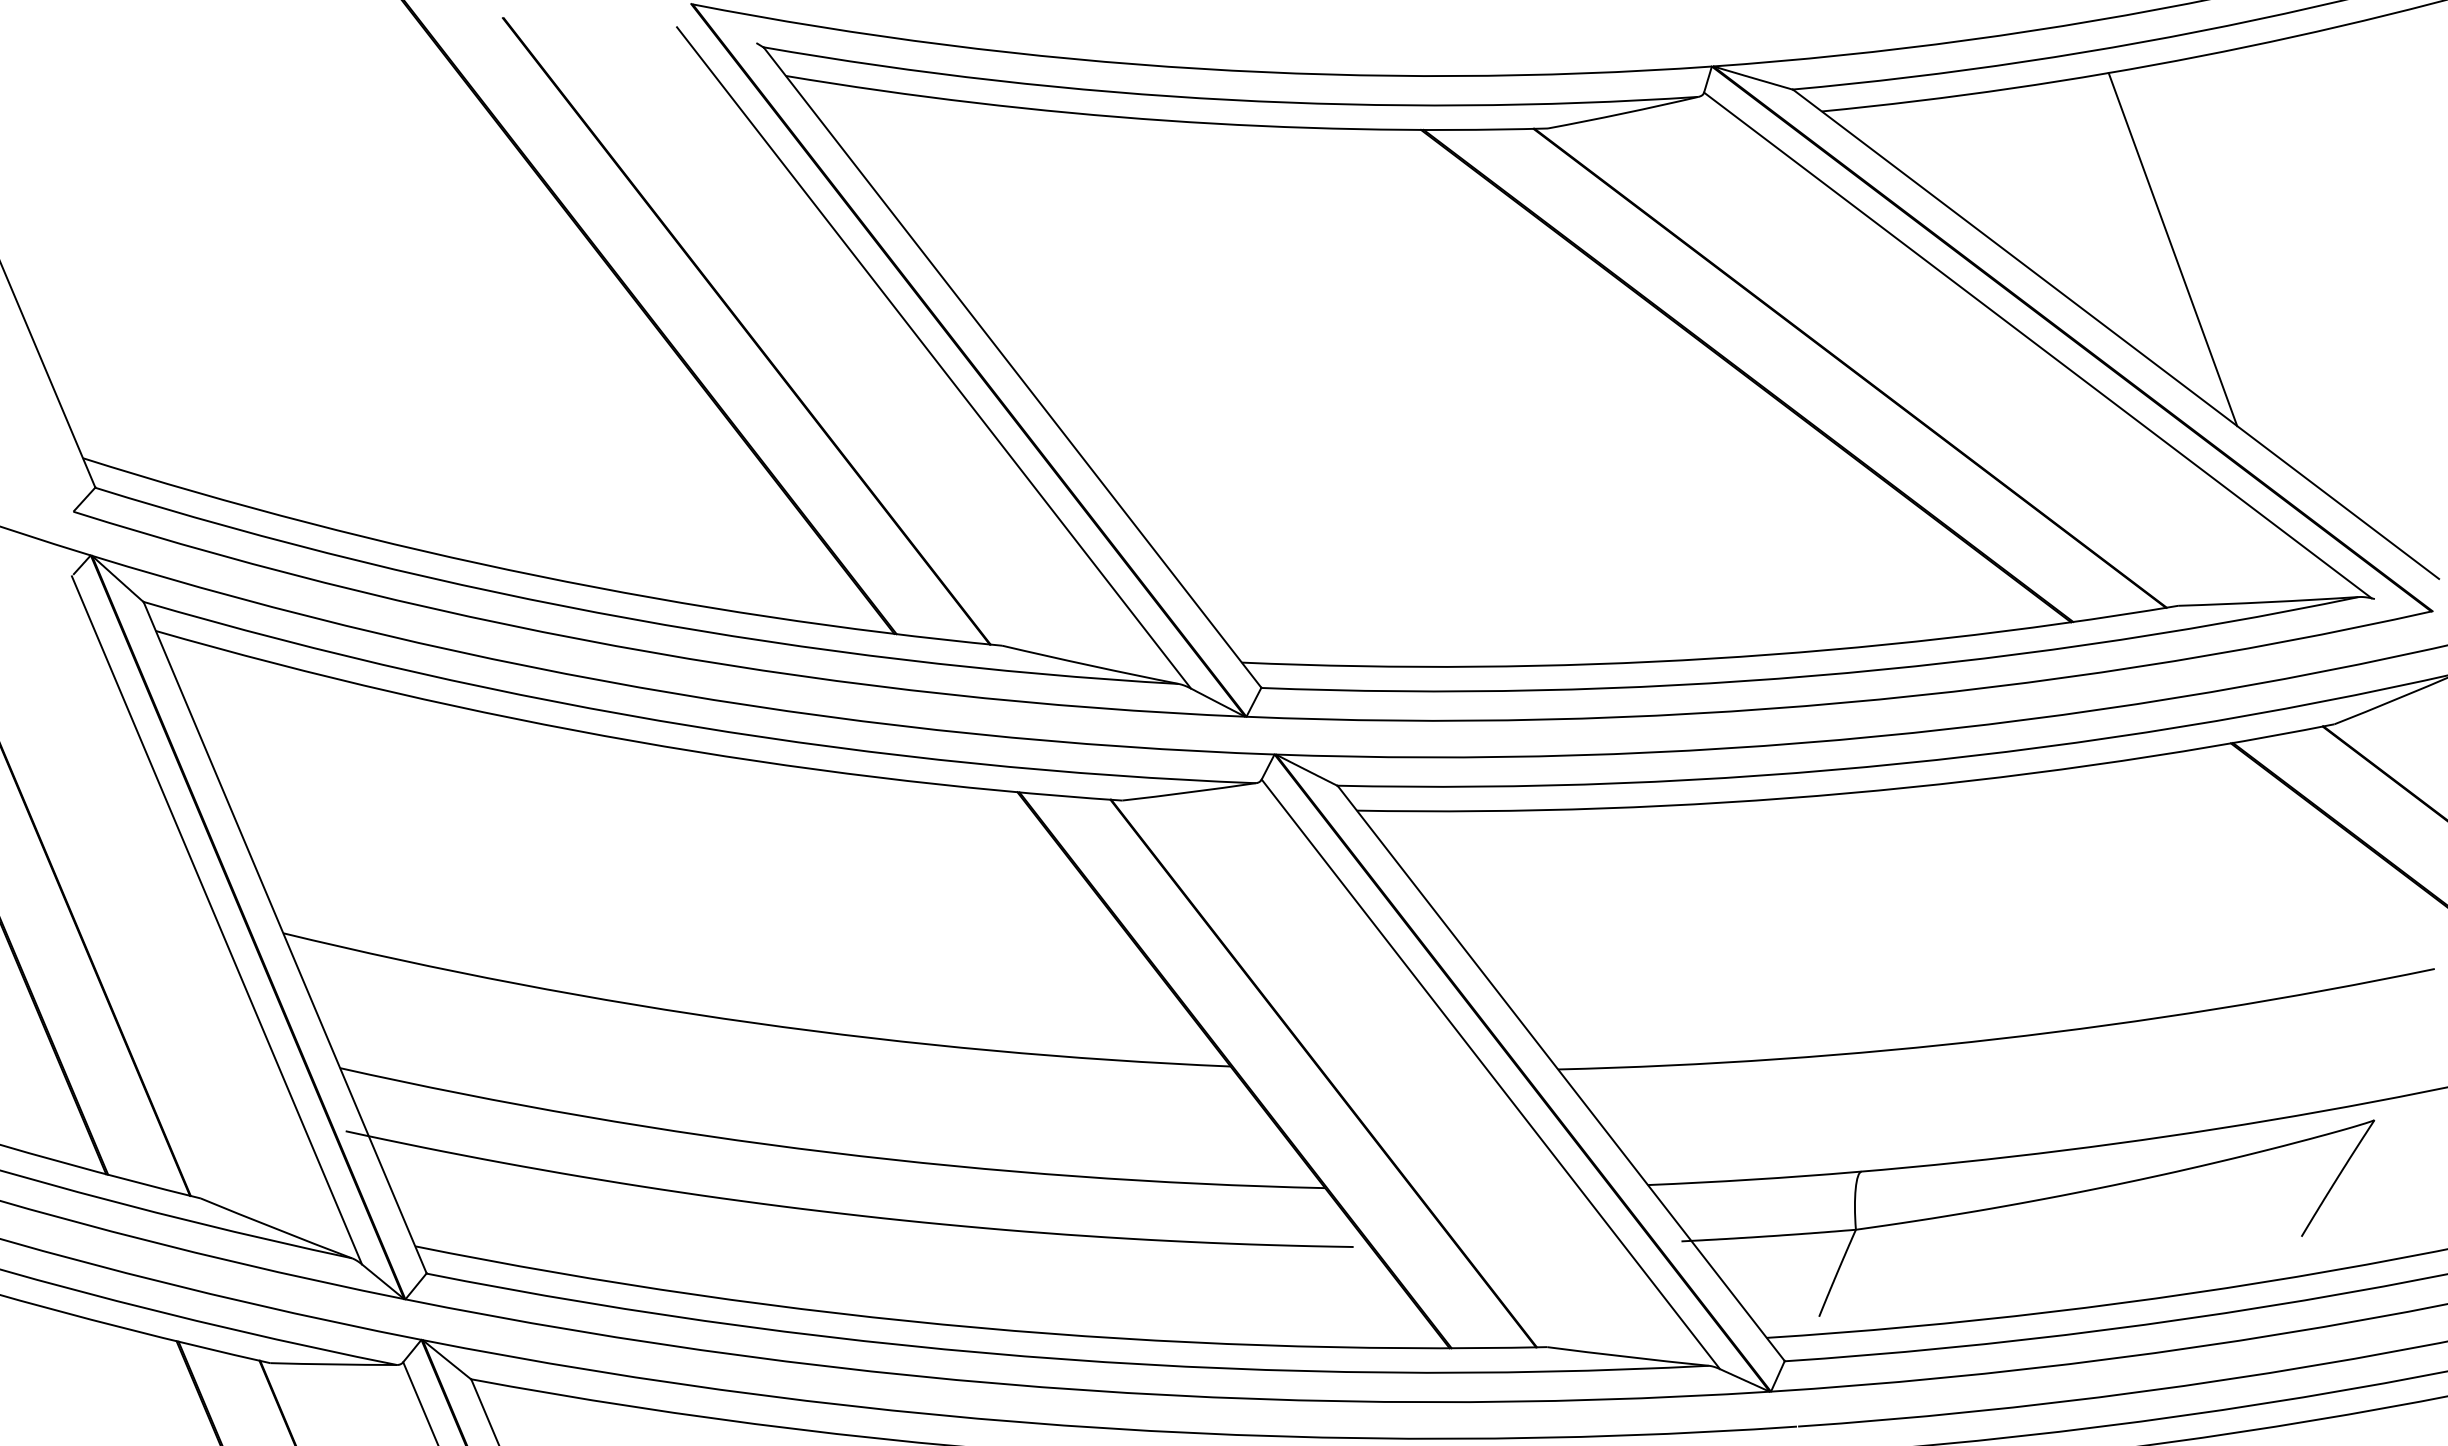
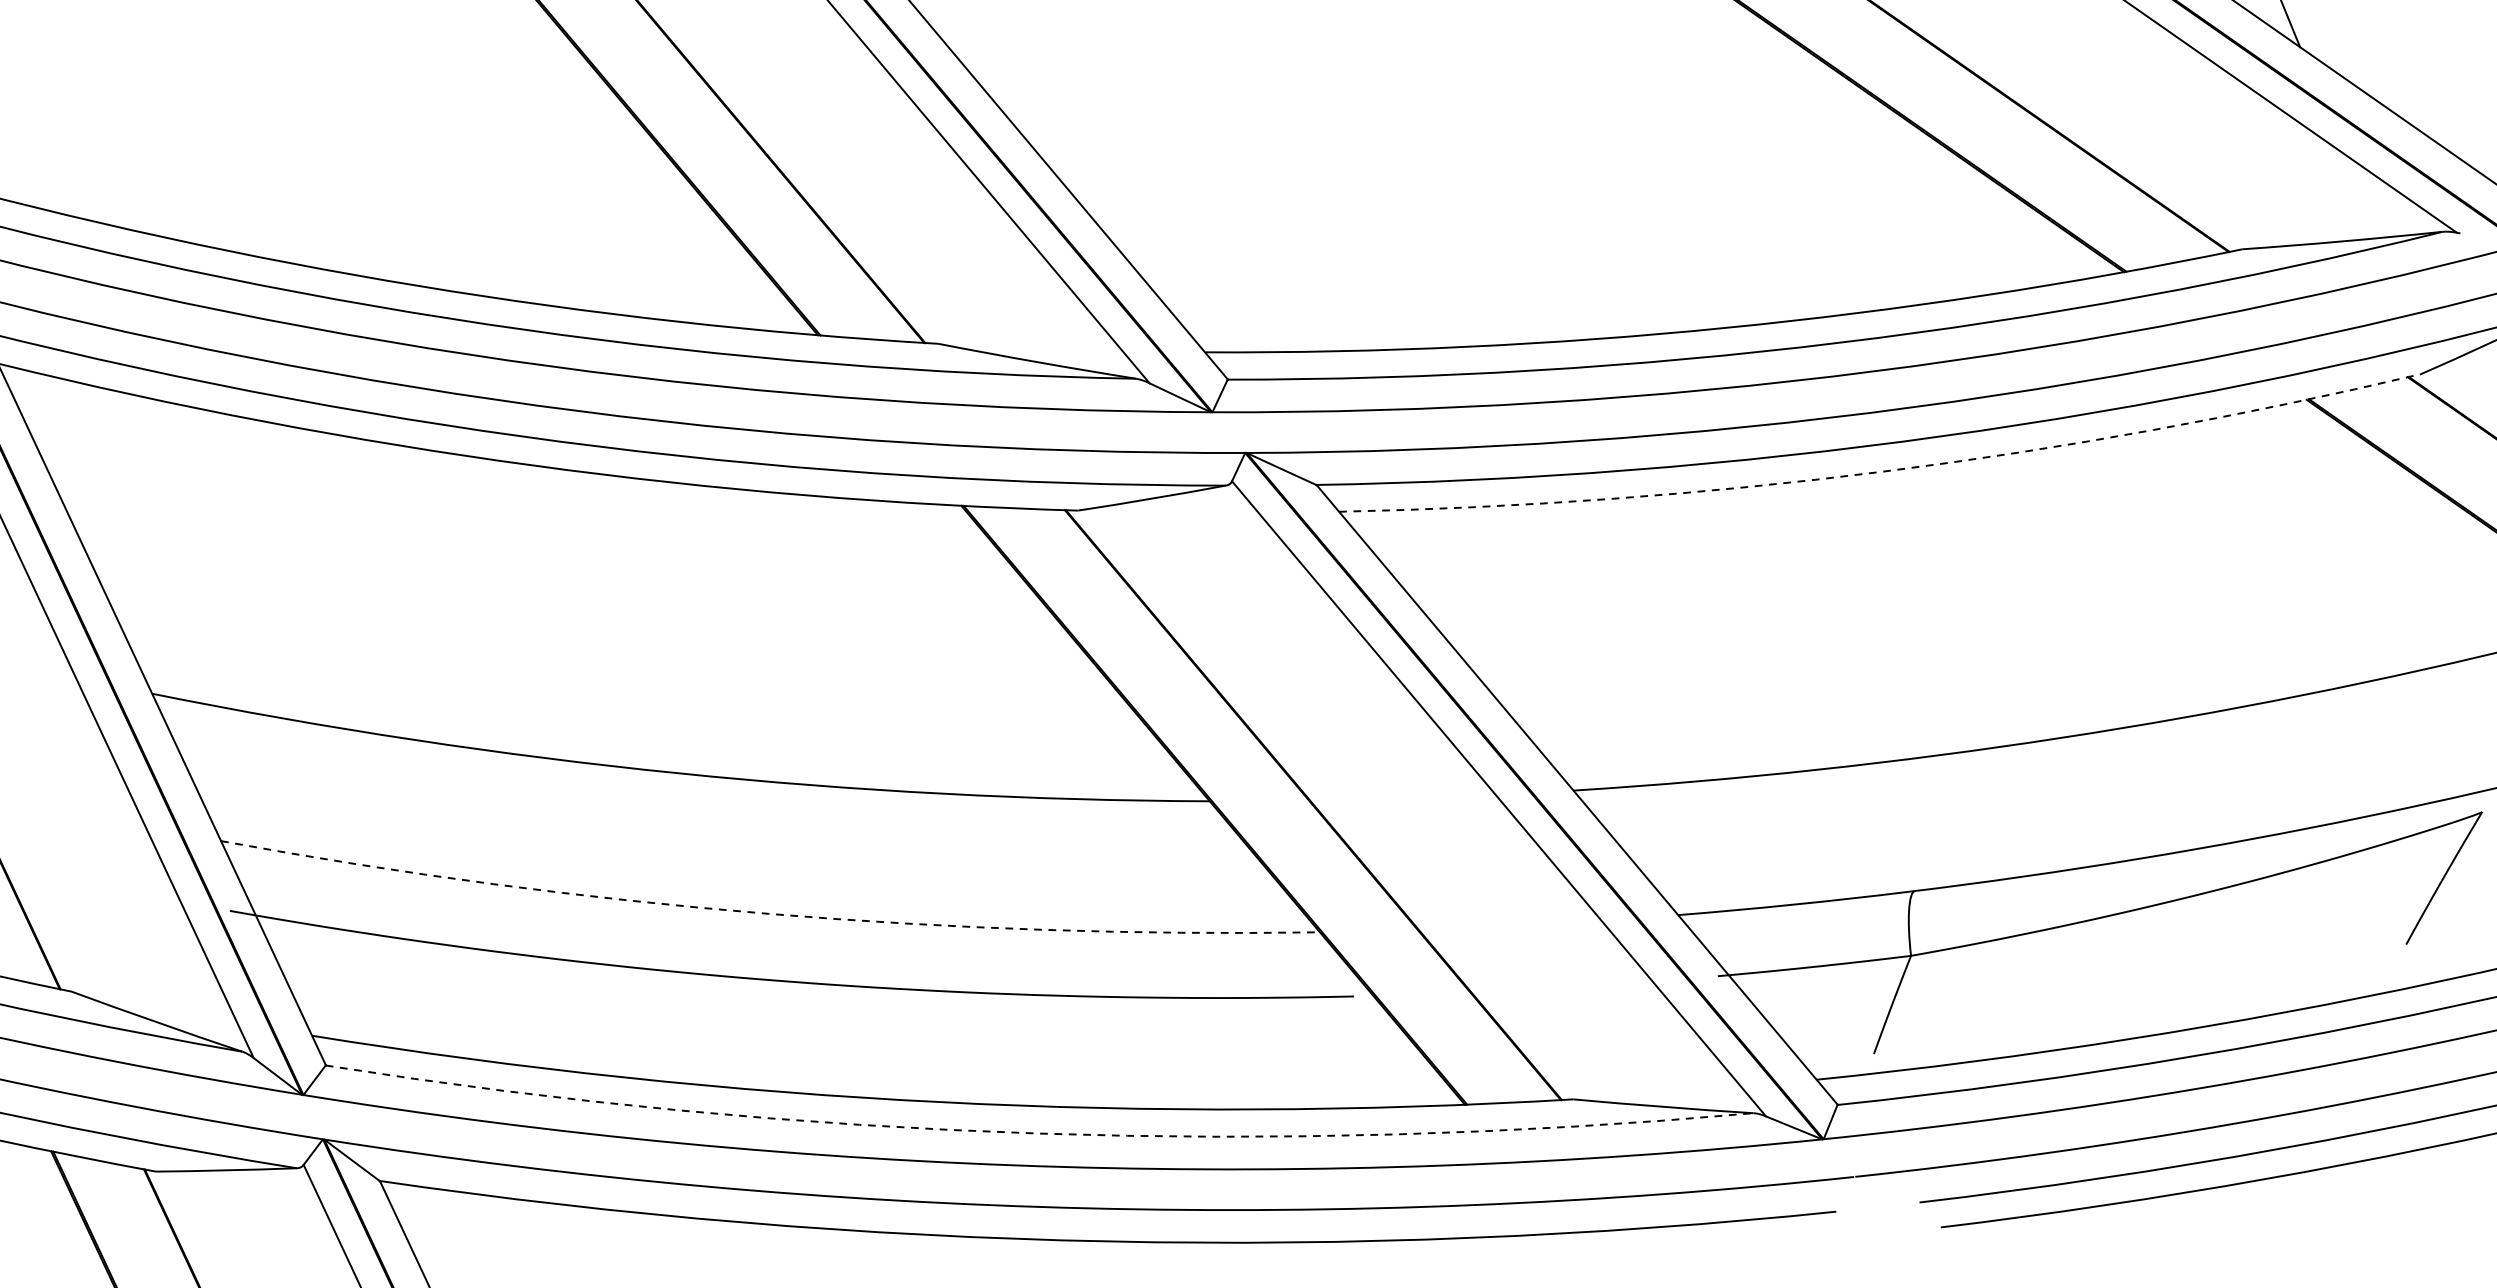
arc: (1847, 793) -> (1883, 471), solid -> dashed
arc: (829, 1152) -> (768, 913), solid -> dashed
arc: (1064, 1359) -> (1037, 1133), solid -> dashed

